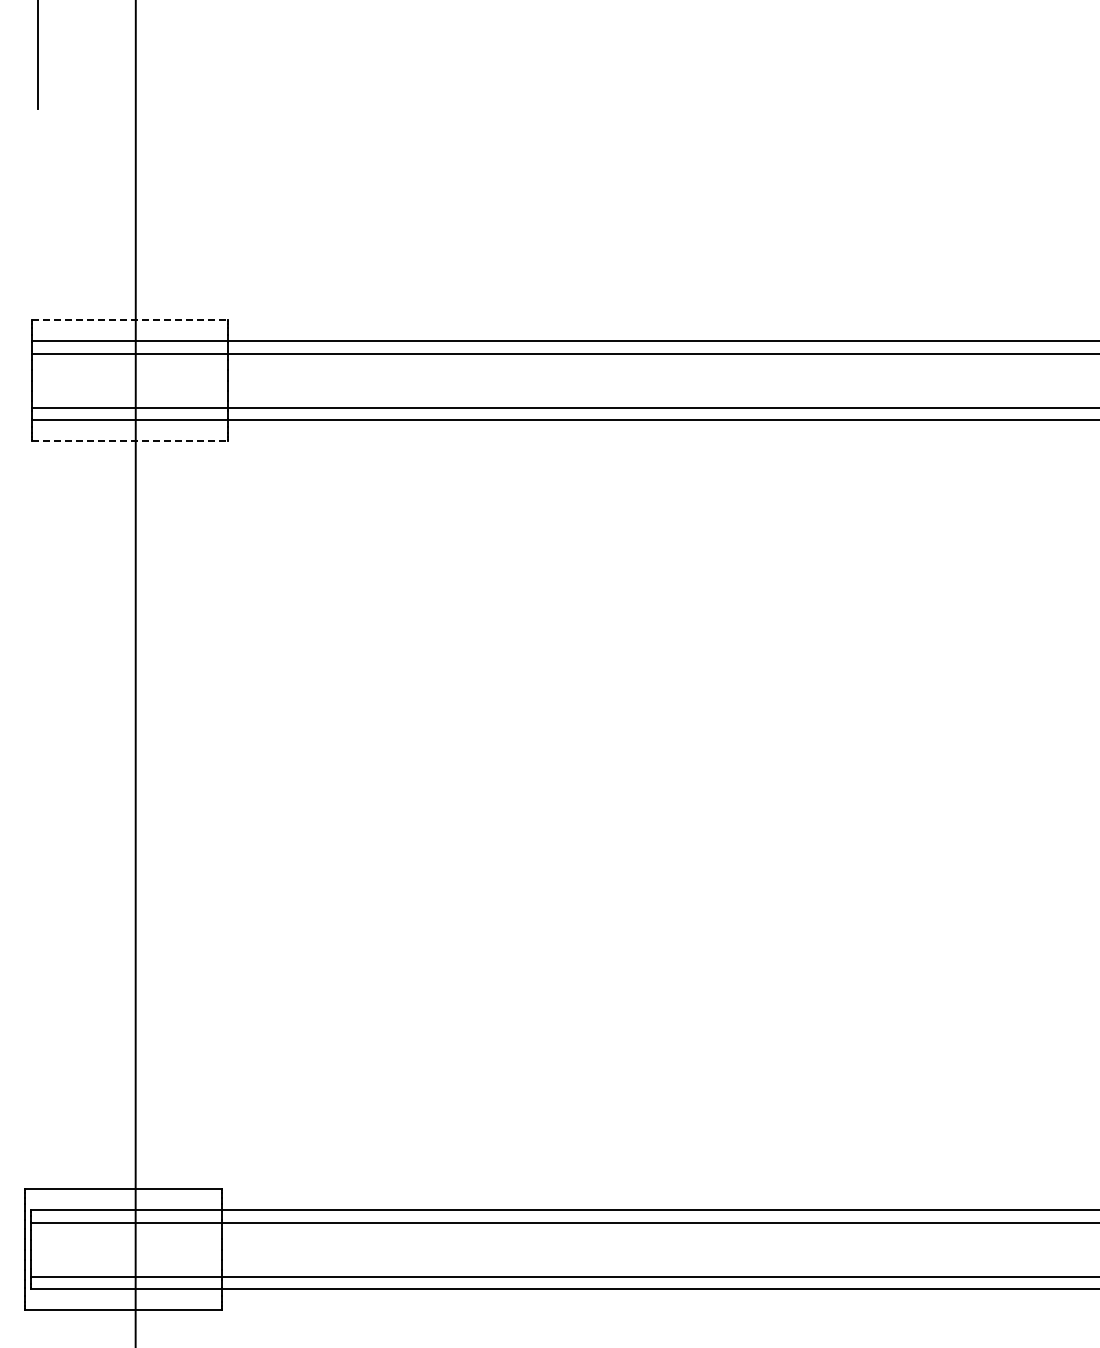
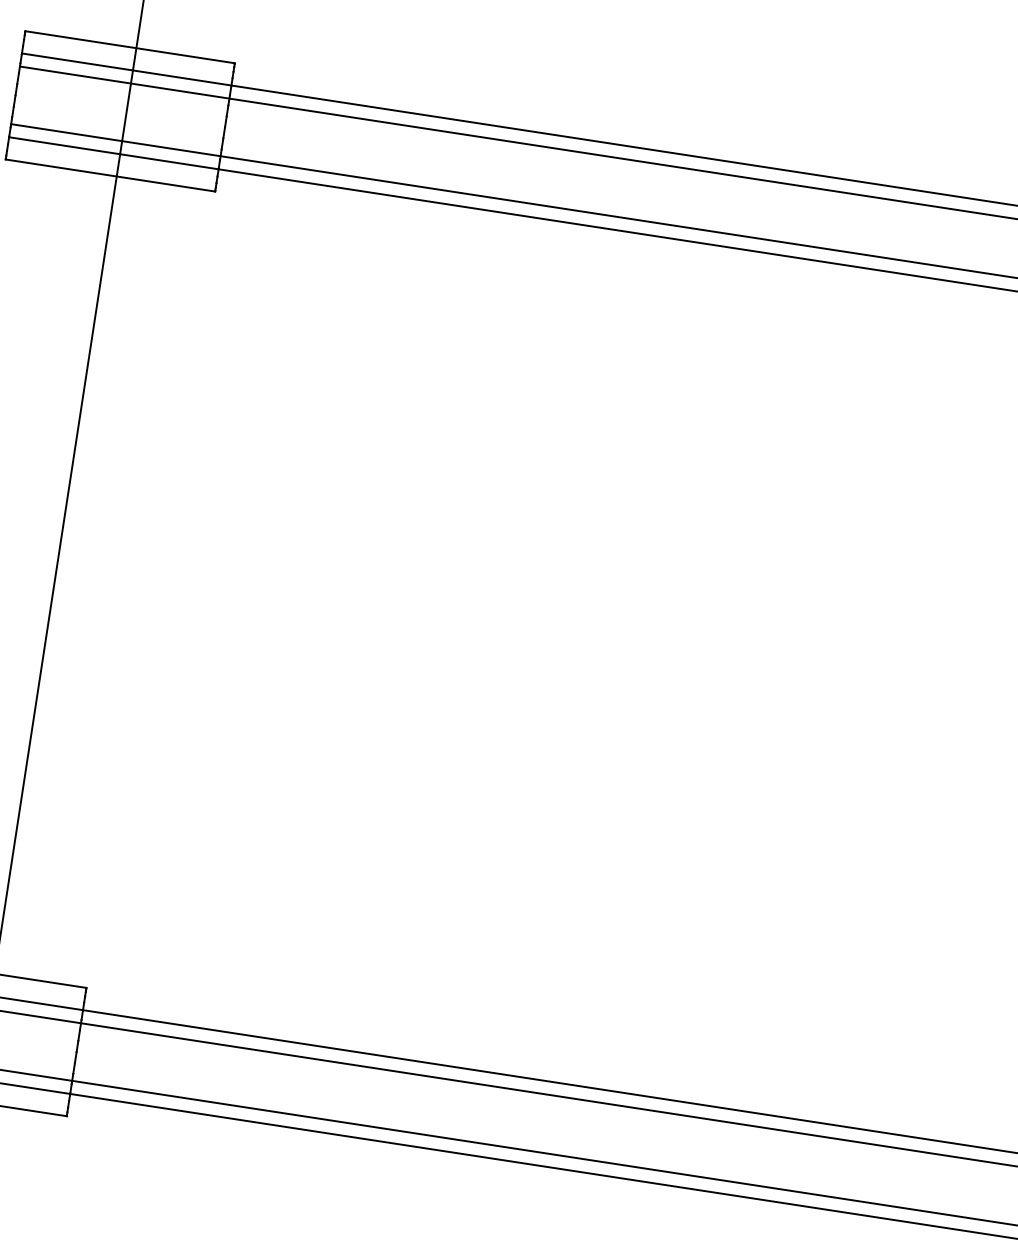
line: (130, 320) -> (130, 47), dashed -> solid
line: (130, 440) -> (111, 175), dashed -> solid

